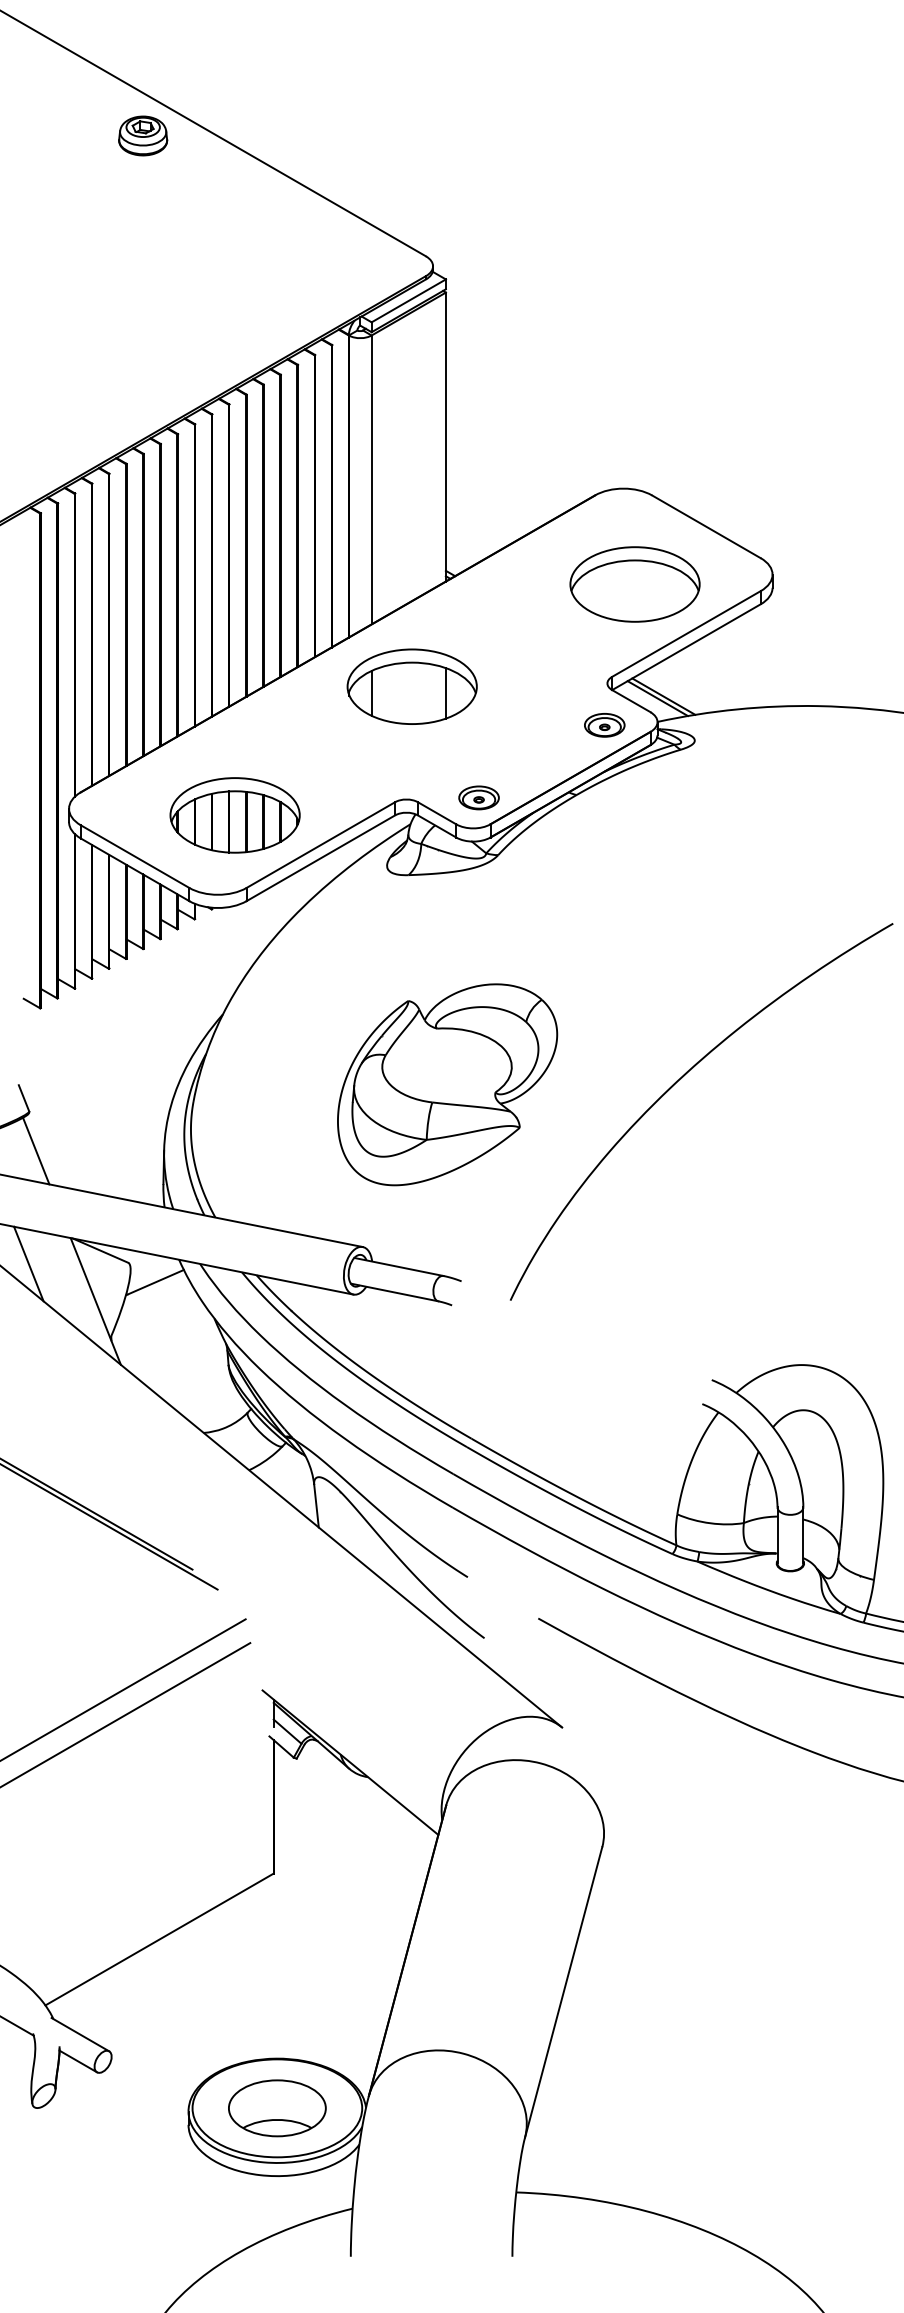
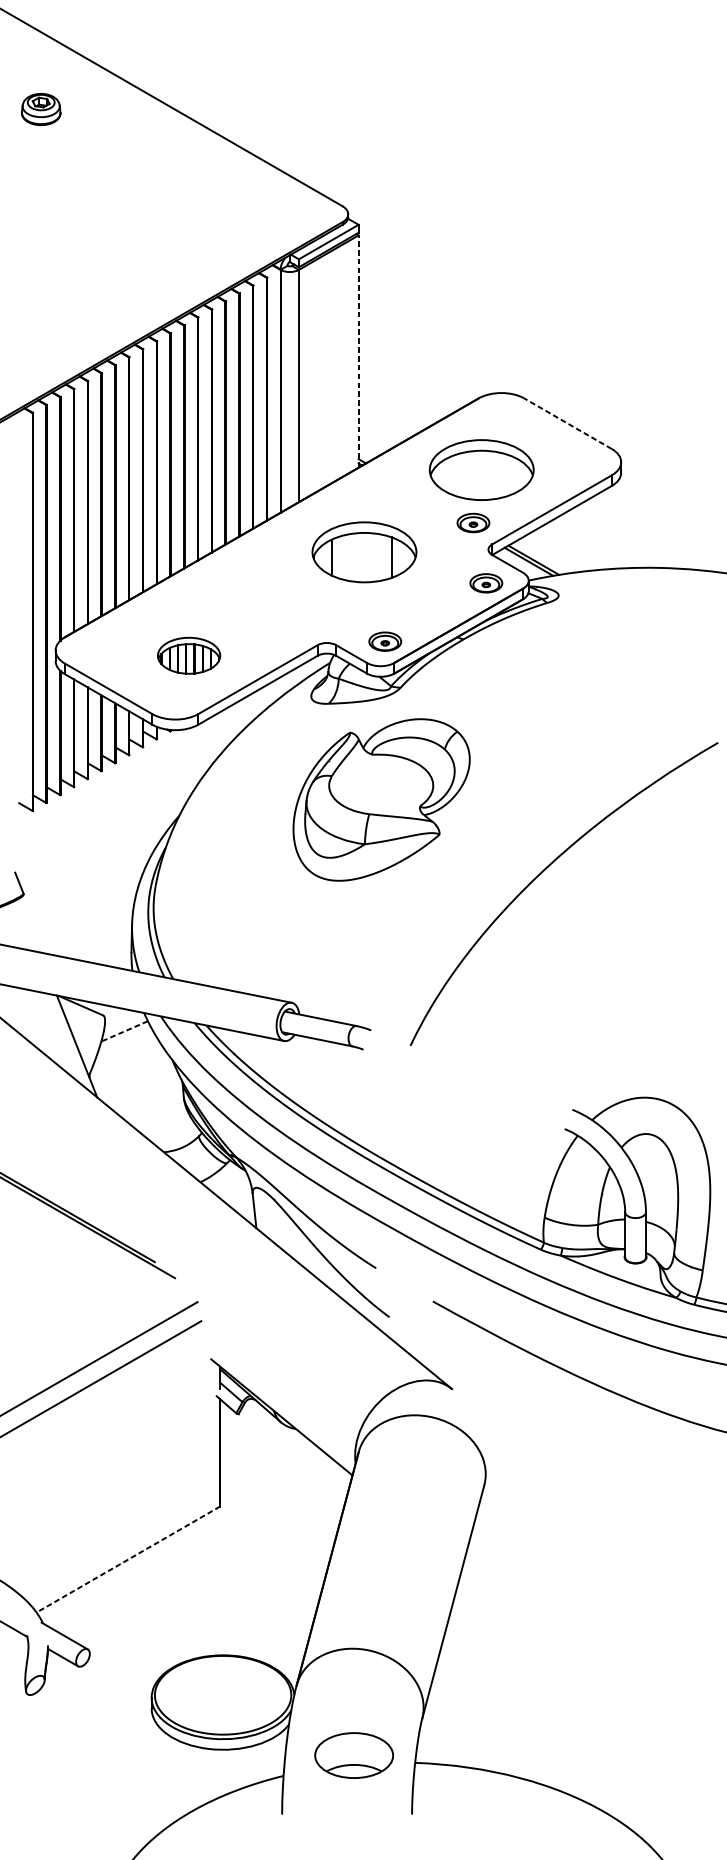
part: (143, 135) -> (41, 109), moved
line: (445, 436) -> (358, 351), solid -> dashed
line: (706, 526) -> (568, 423), solid -> dashed
part: (634, 584) -> (481, 470), moved
part: (588, 650) -> (473, 523), added
part: (411, 686) -> (363, 552), moved
part: (234, 815) -> (188, 655), size x0.6
part: (447, 1084) -> (381, 799), moved
line: (36, 1150) -> (29, 925), removed
line: (28, 1263) -> (23, 1016), removed
line: (155, 1282) -> (125, 1031), solid -> dashed
line: (159, 1939) -> (128, 1559), solid -> dashed
part: (277, 2108) -> (354, 1755), moved

